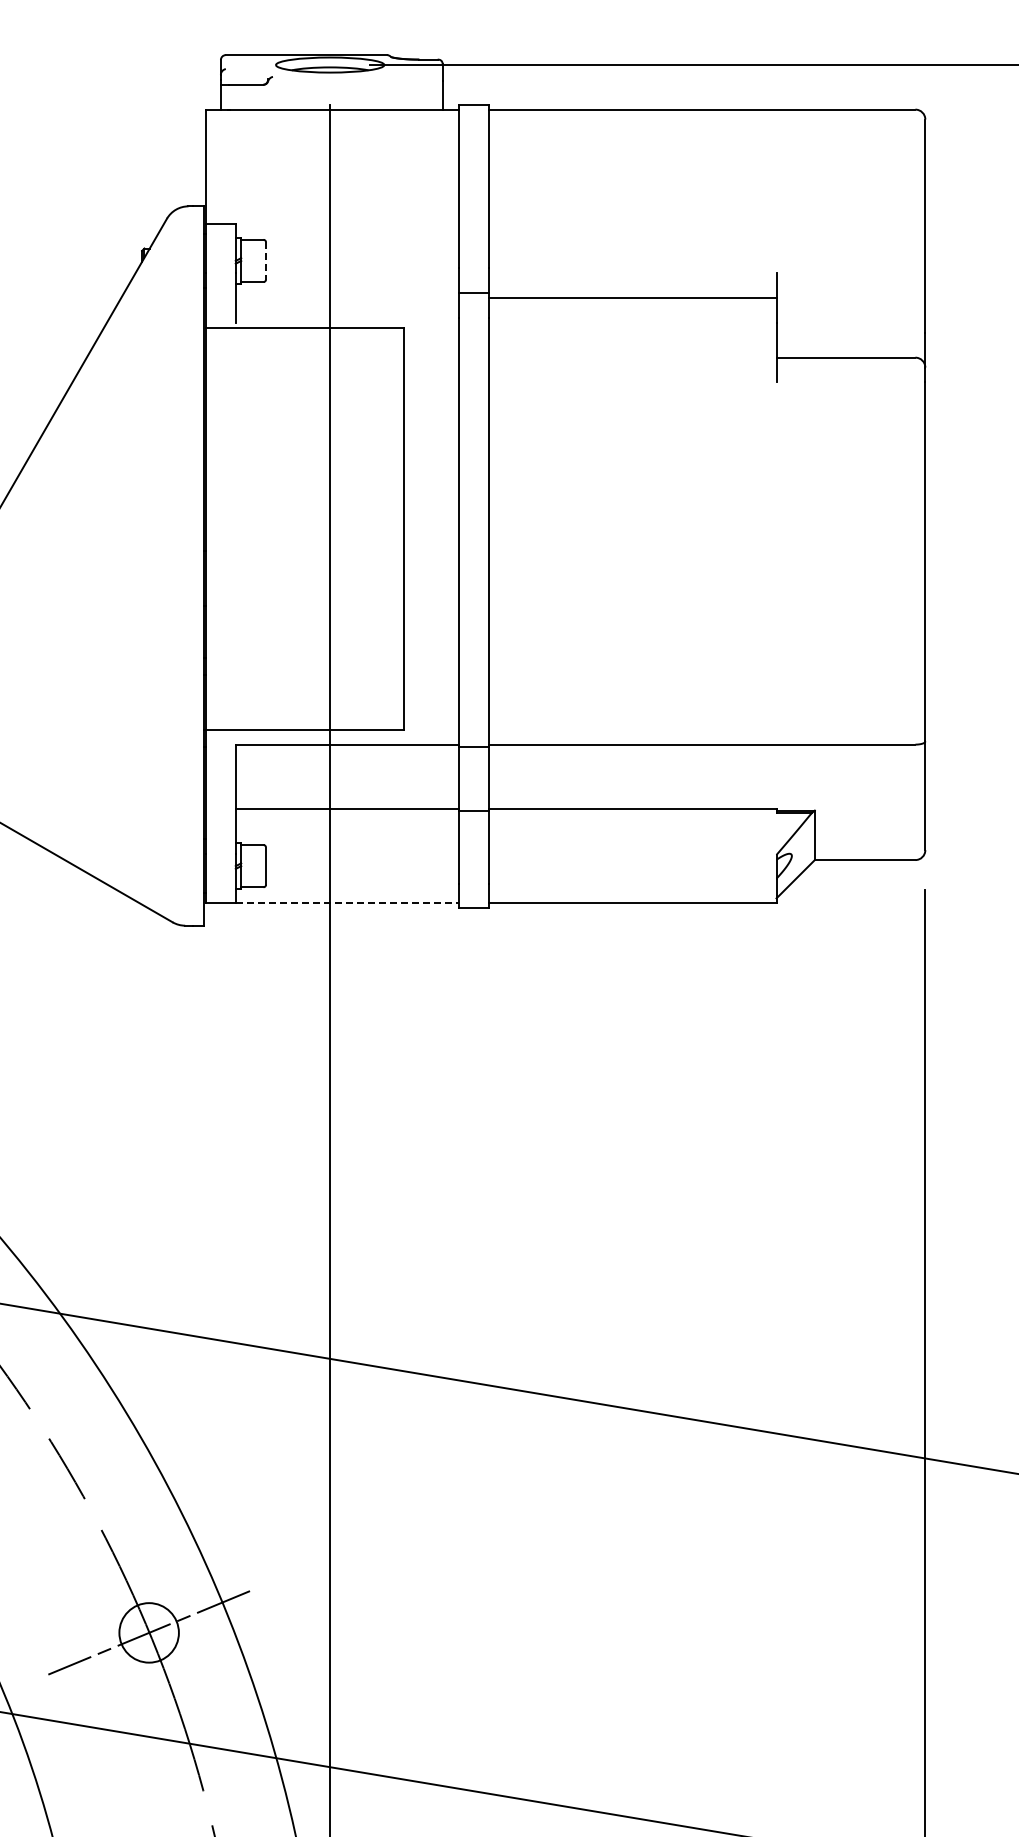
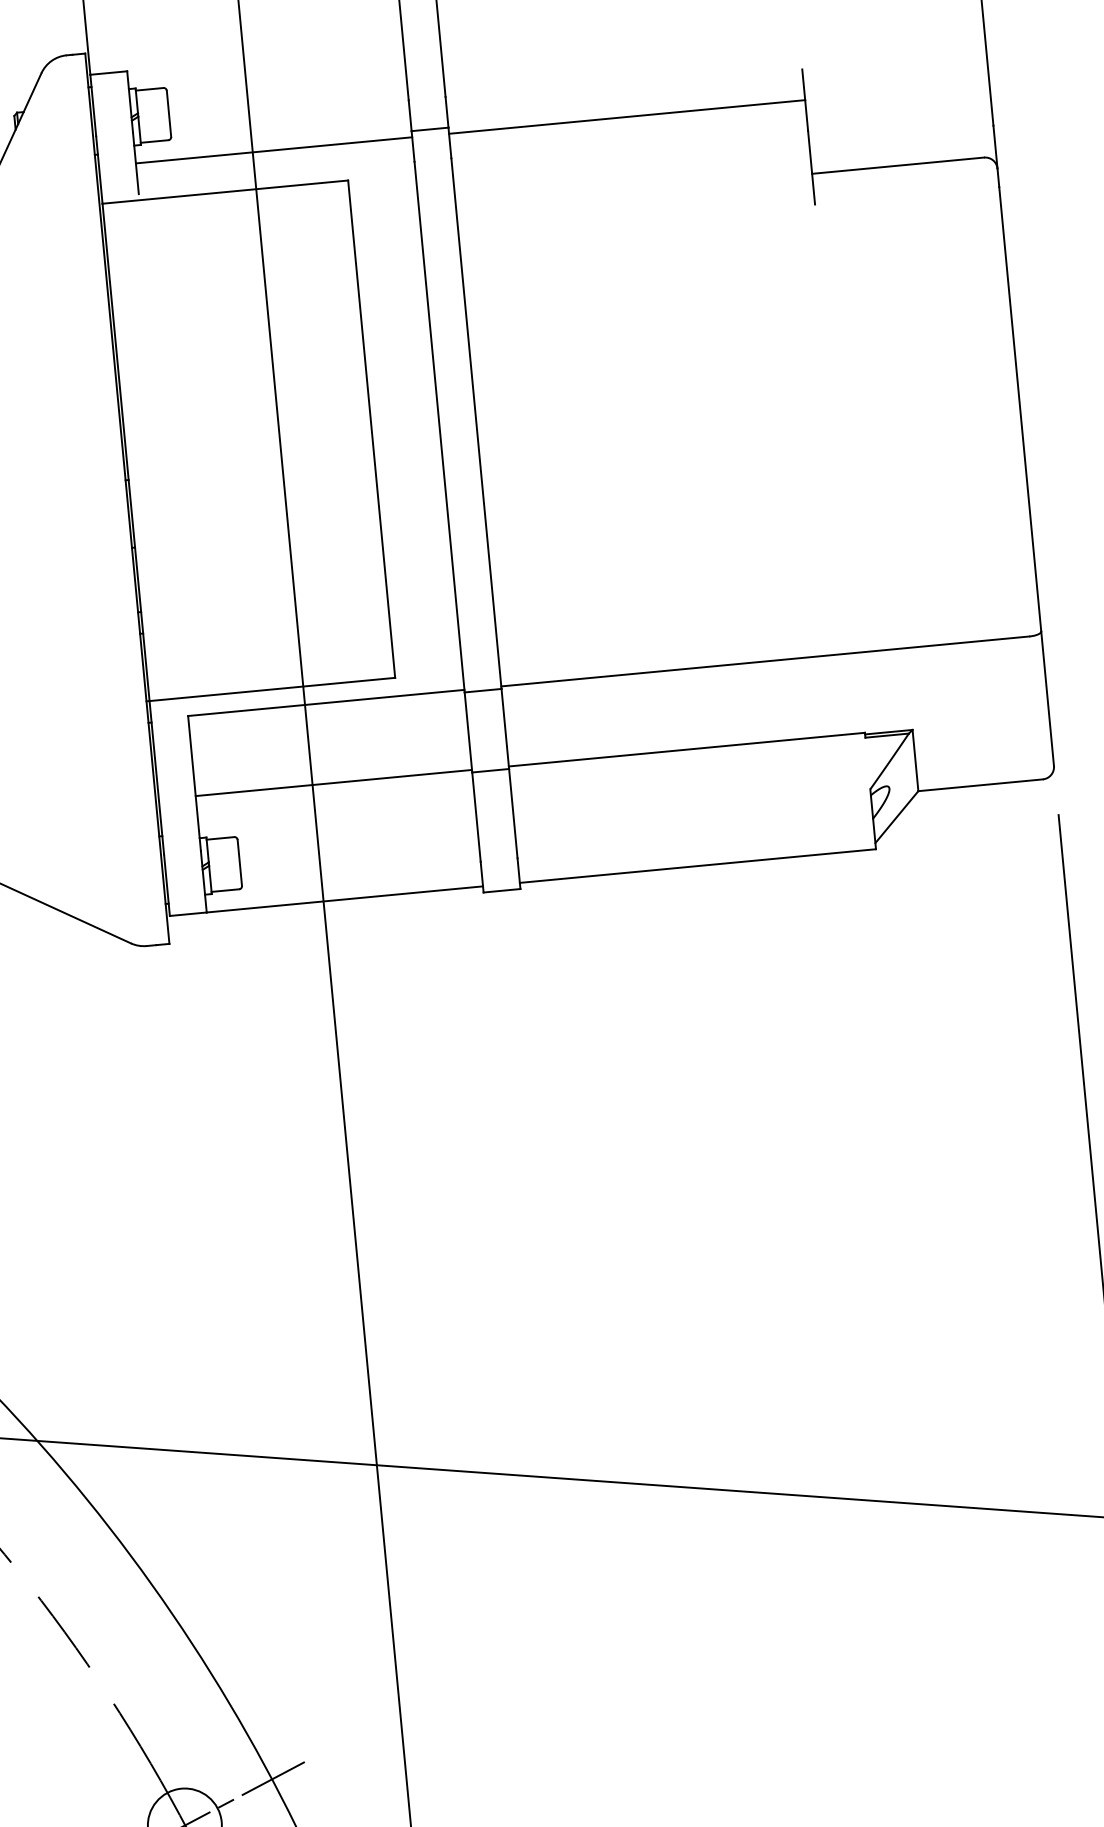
line: (266, 260) -> (169, 113), dashed -> solid
line: (347, 298) -> (274, 150), added
line: (347, 903) -> (345, 899), dashed -> solid

